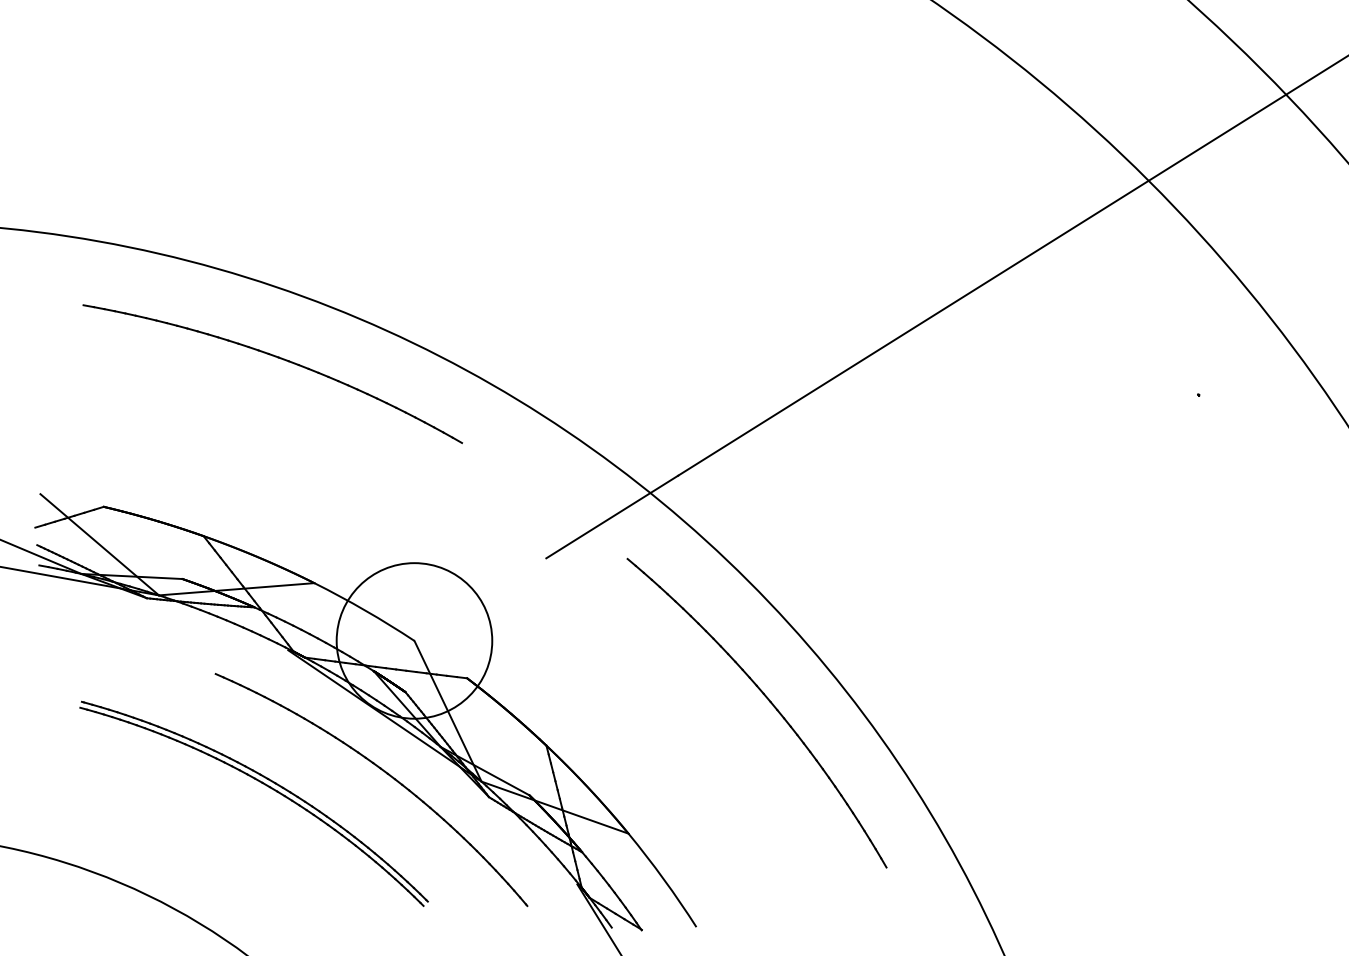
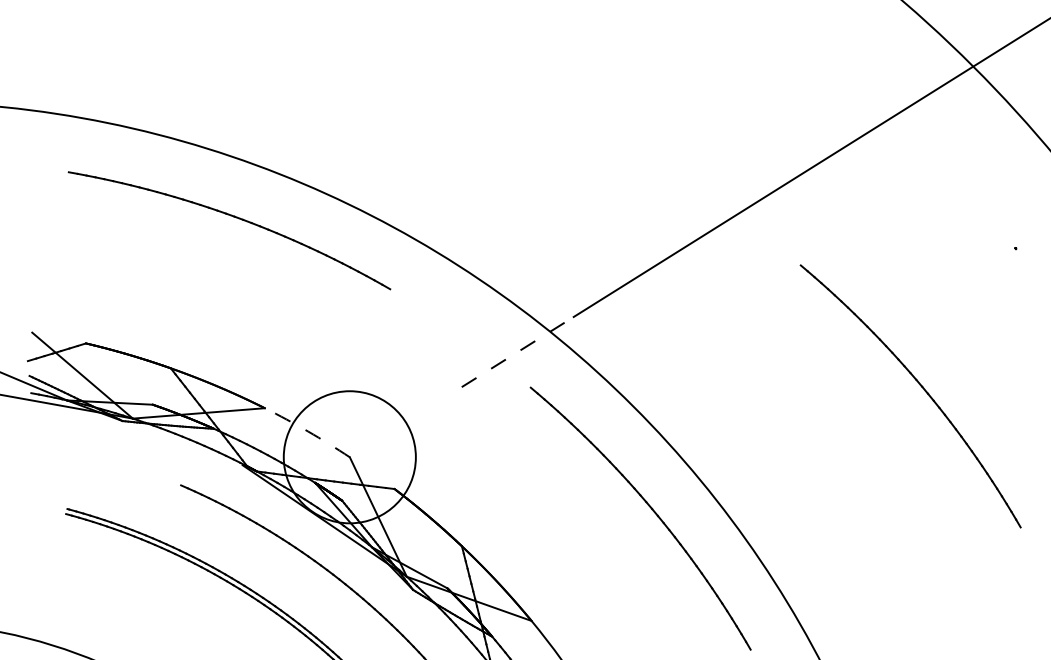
line: (612, 517) -> (517, 352), solid -> dashed
part: (1087, 558) -> (921, 387), added
arc: (365, 610) -> (308, 431), solid -> dashed

